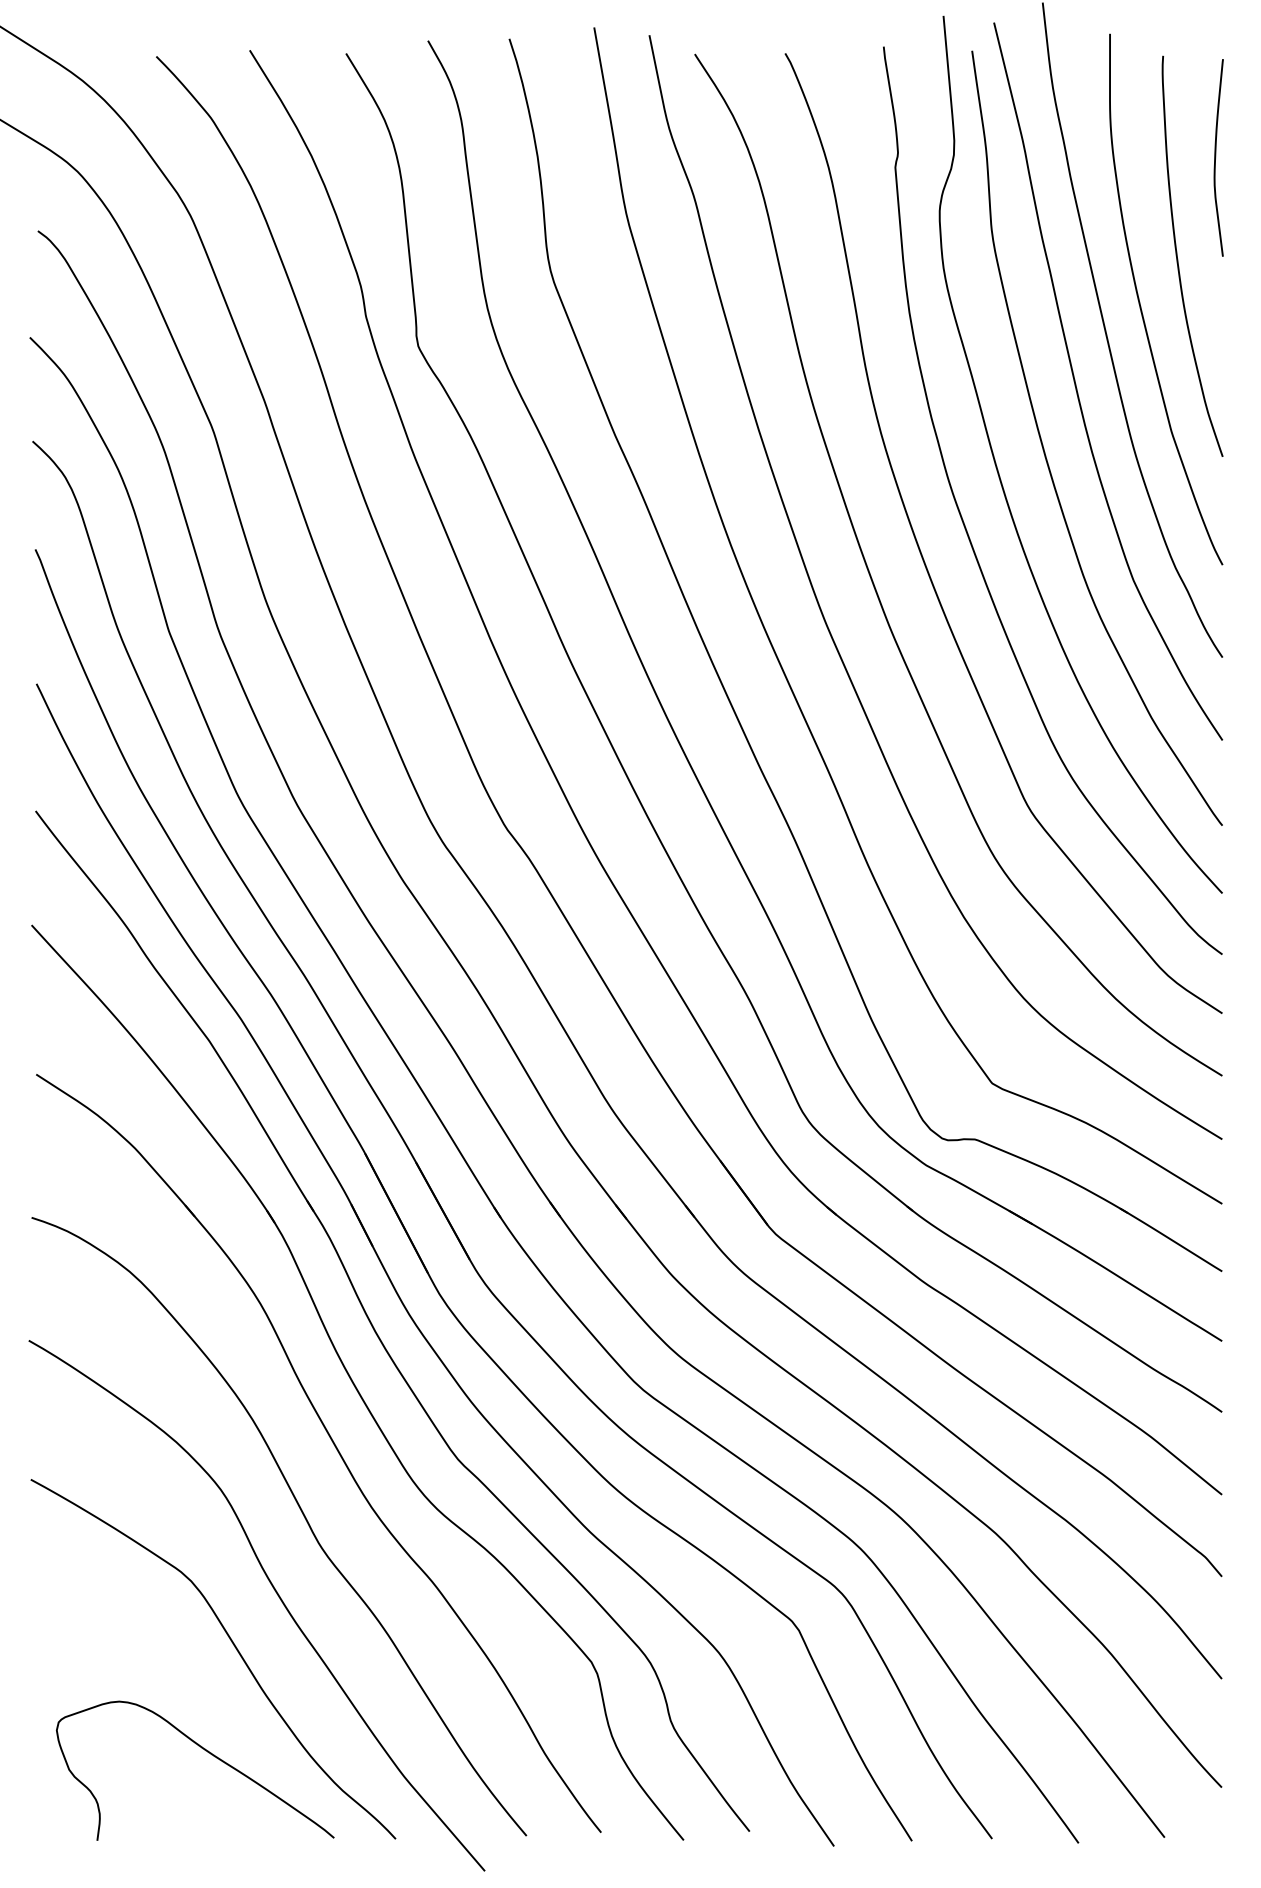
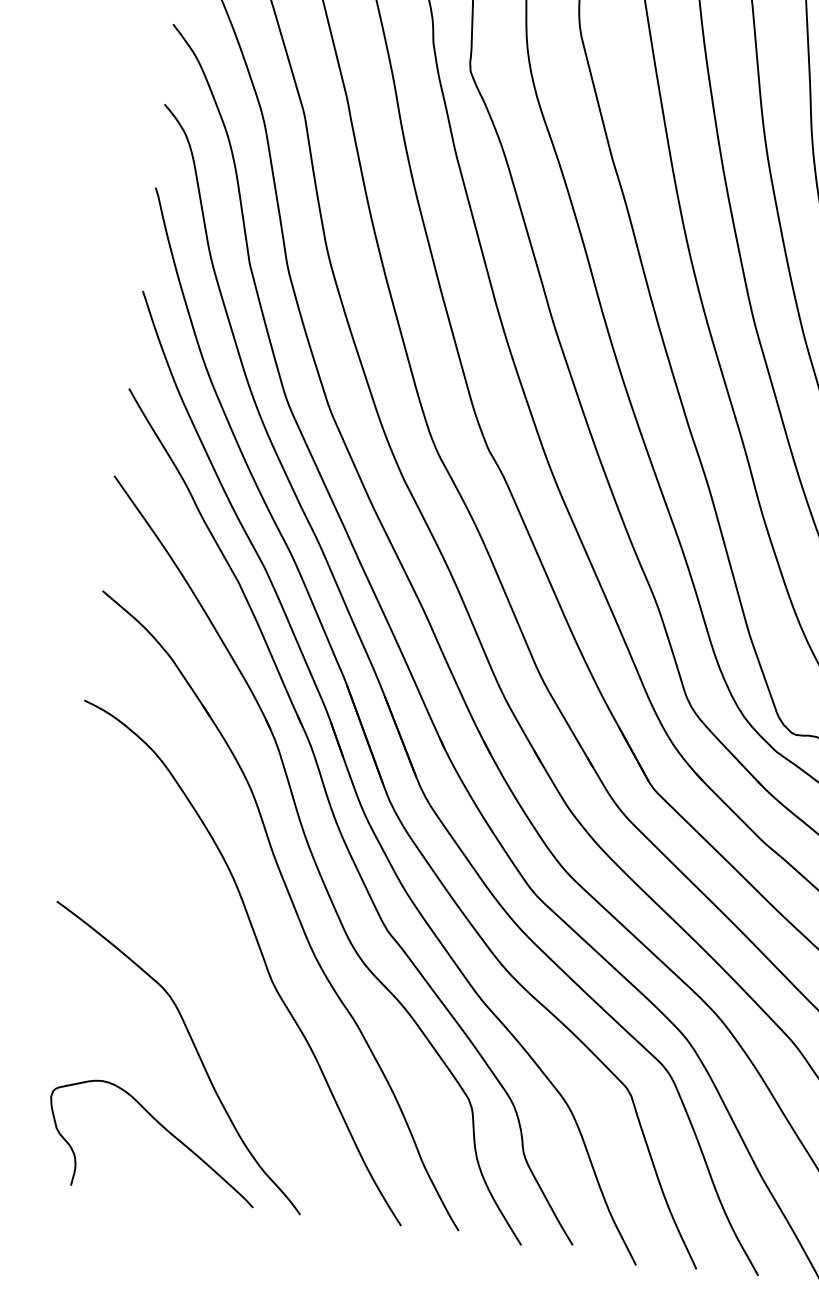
curve: (276, 1594) -> (233, 1014), removed

